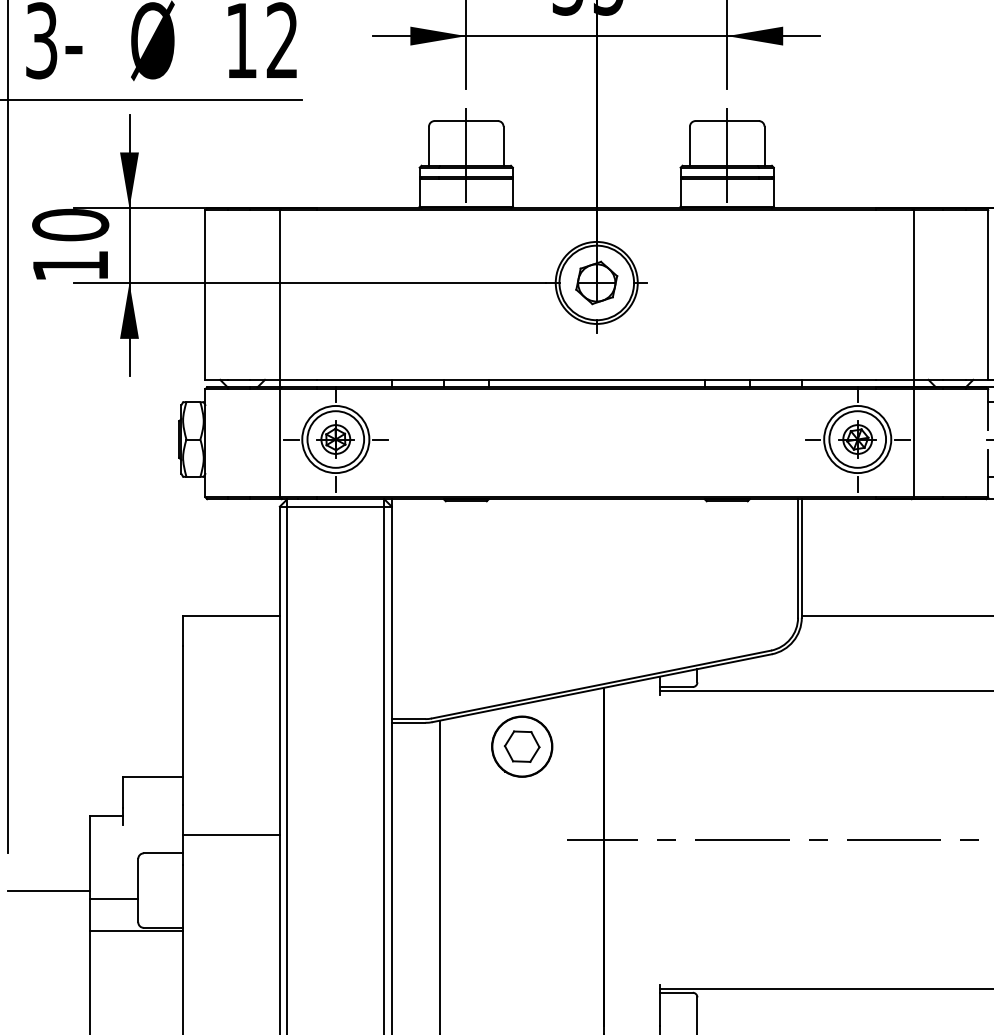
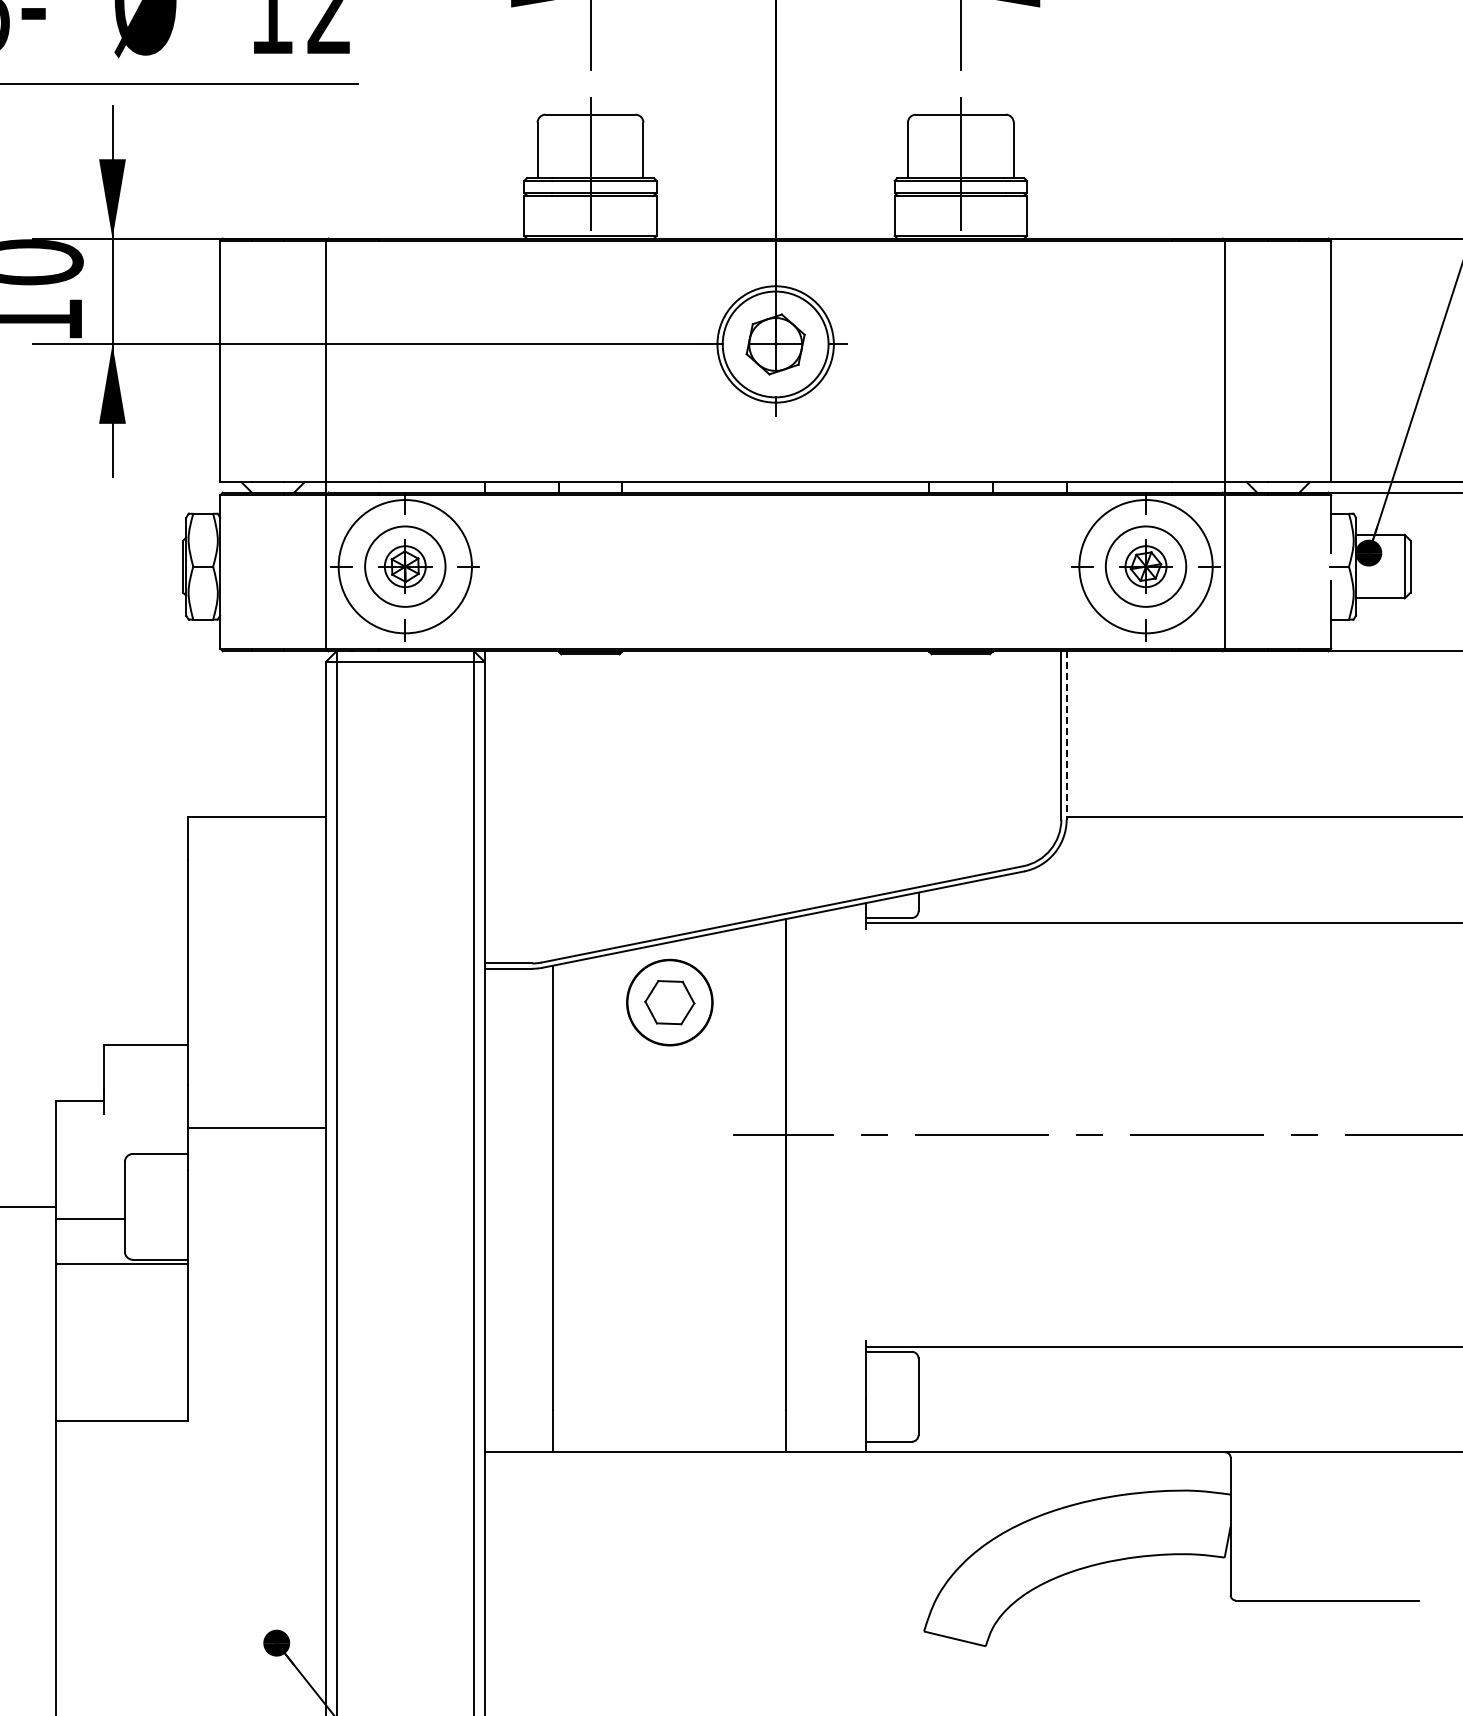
circle: (335, 439) -> (404, 566), size x1.4
circle: (857, 439) -> (1145, 566), size x1.4
line: (801, 558) -> (1066, 735), solid -> dashed

